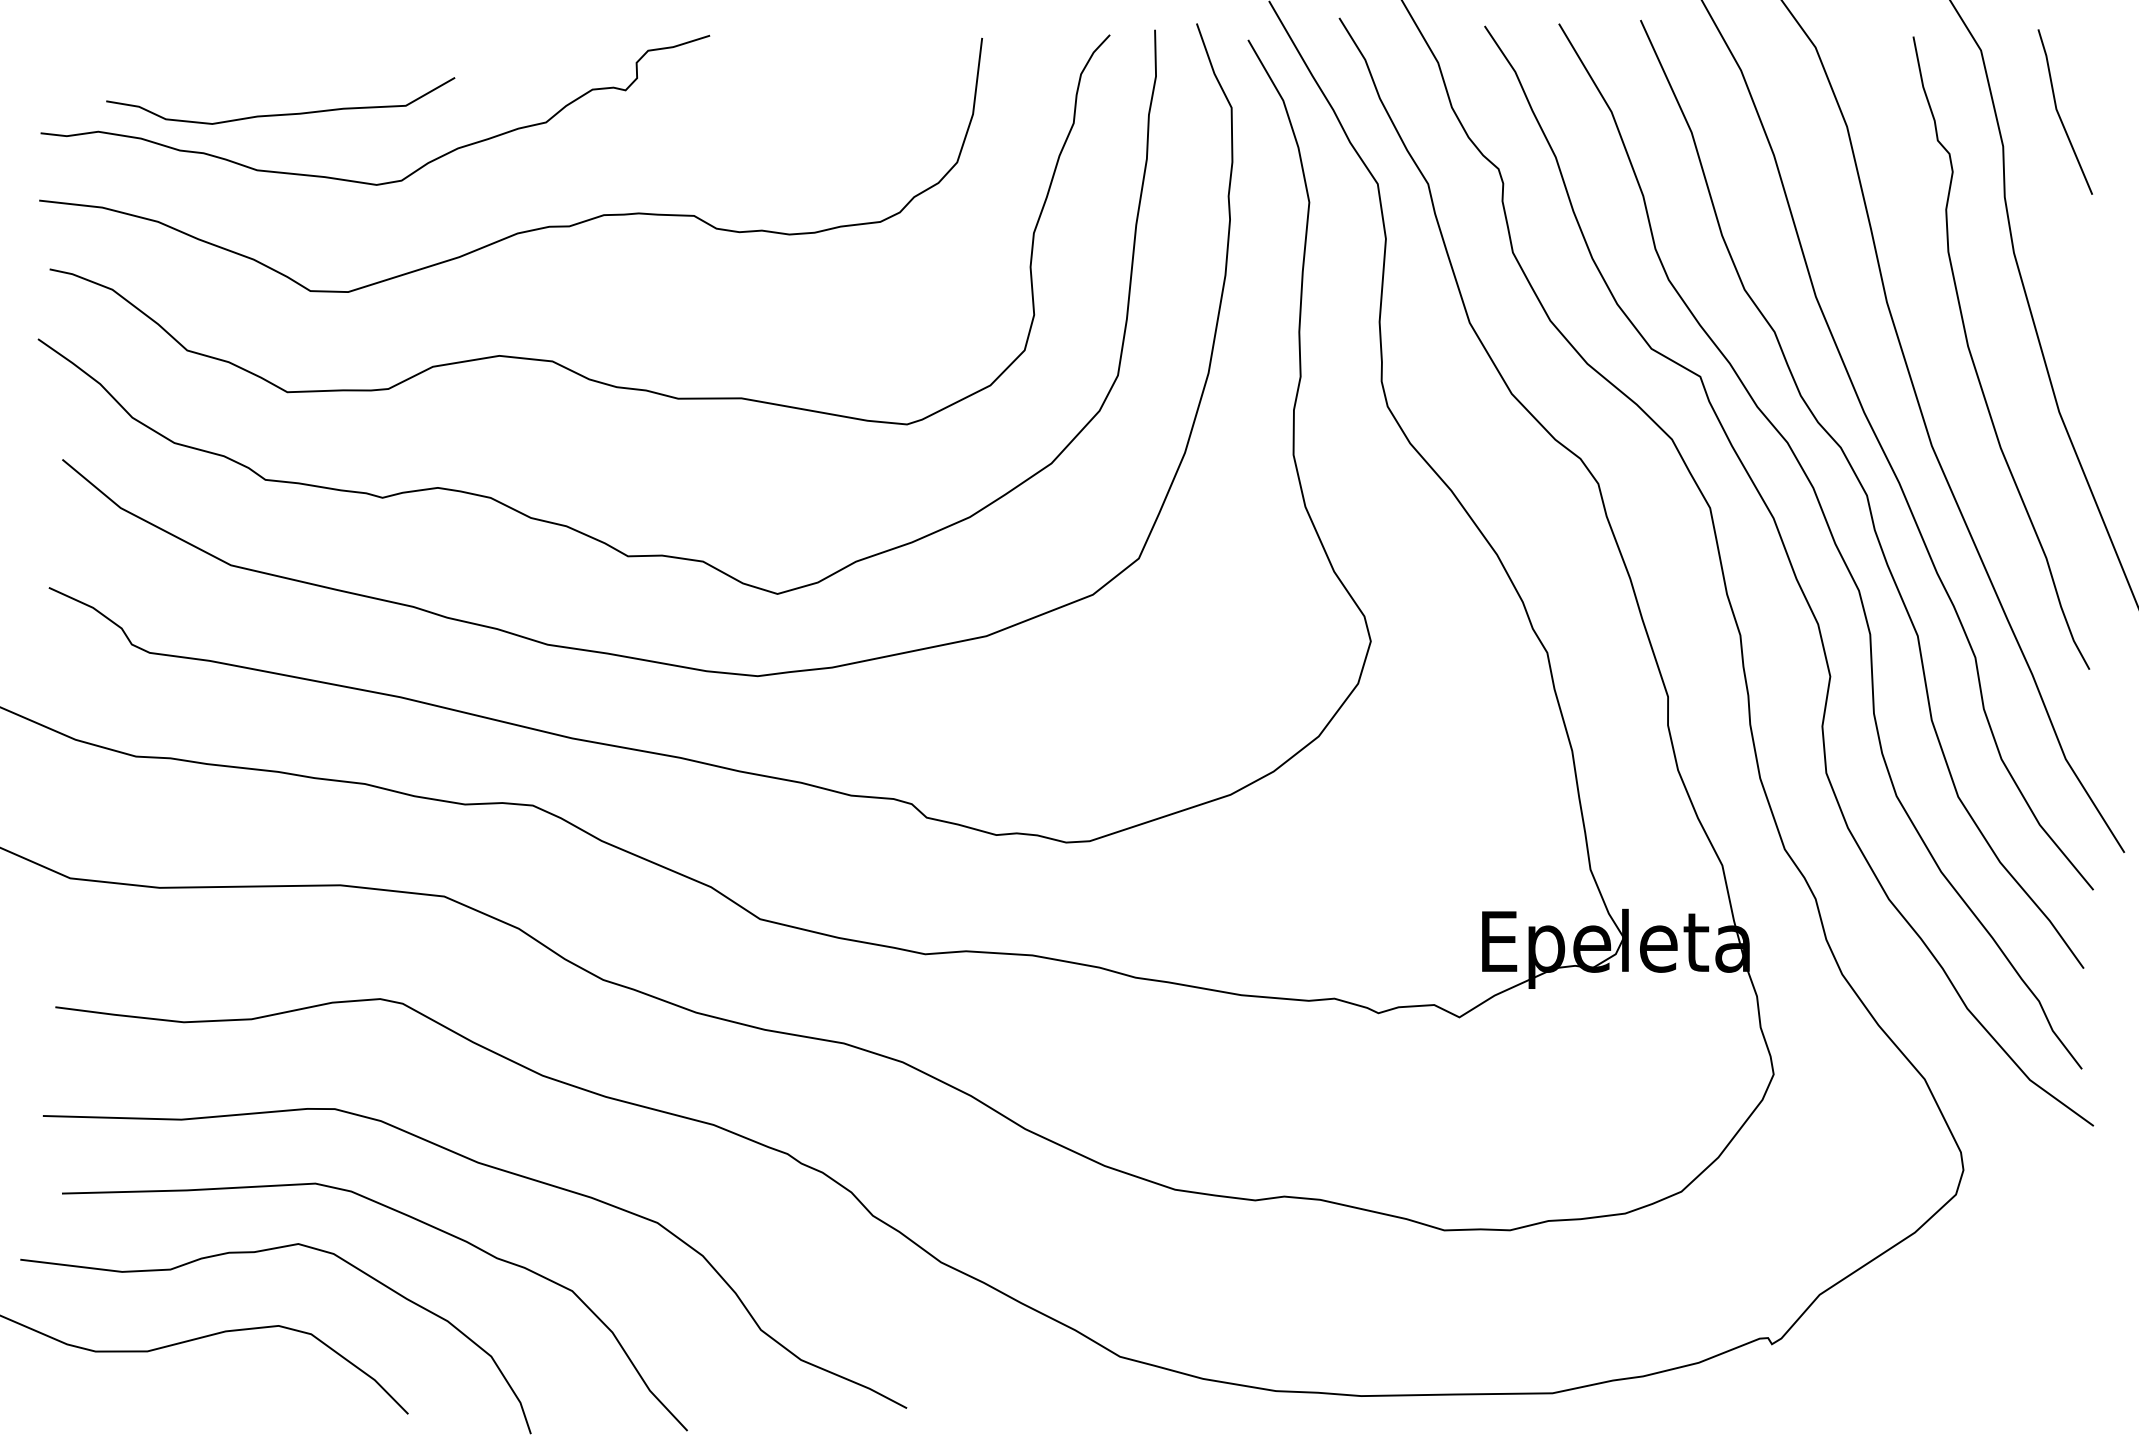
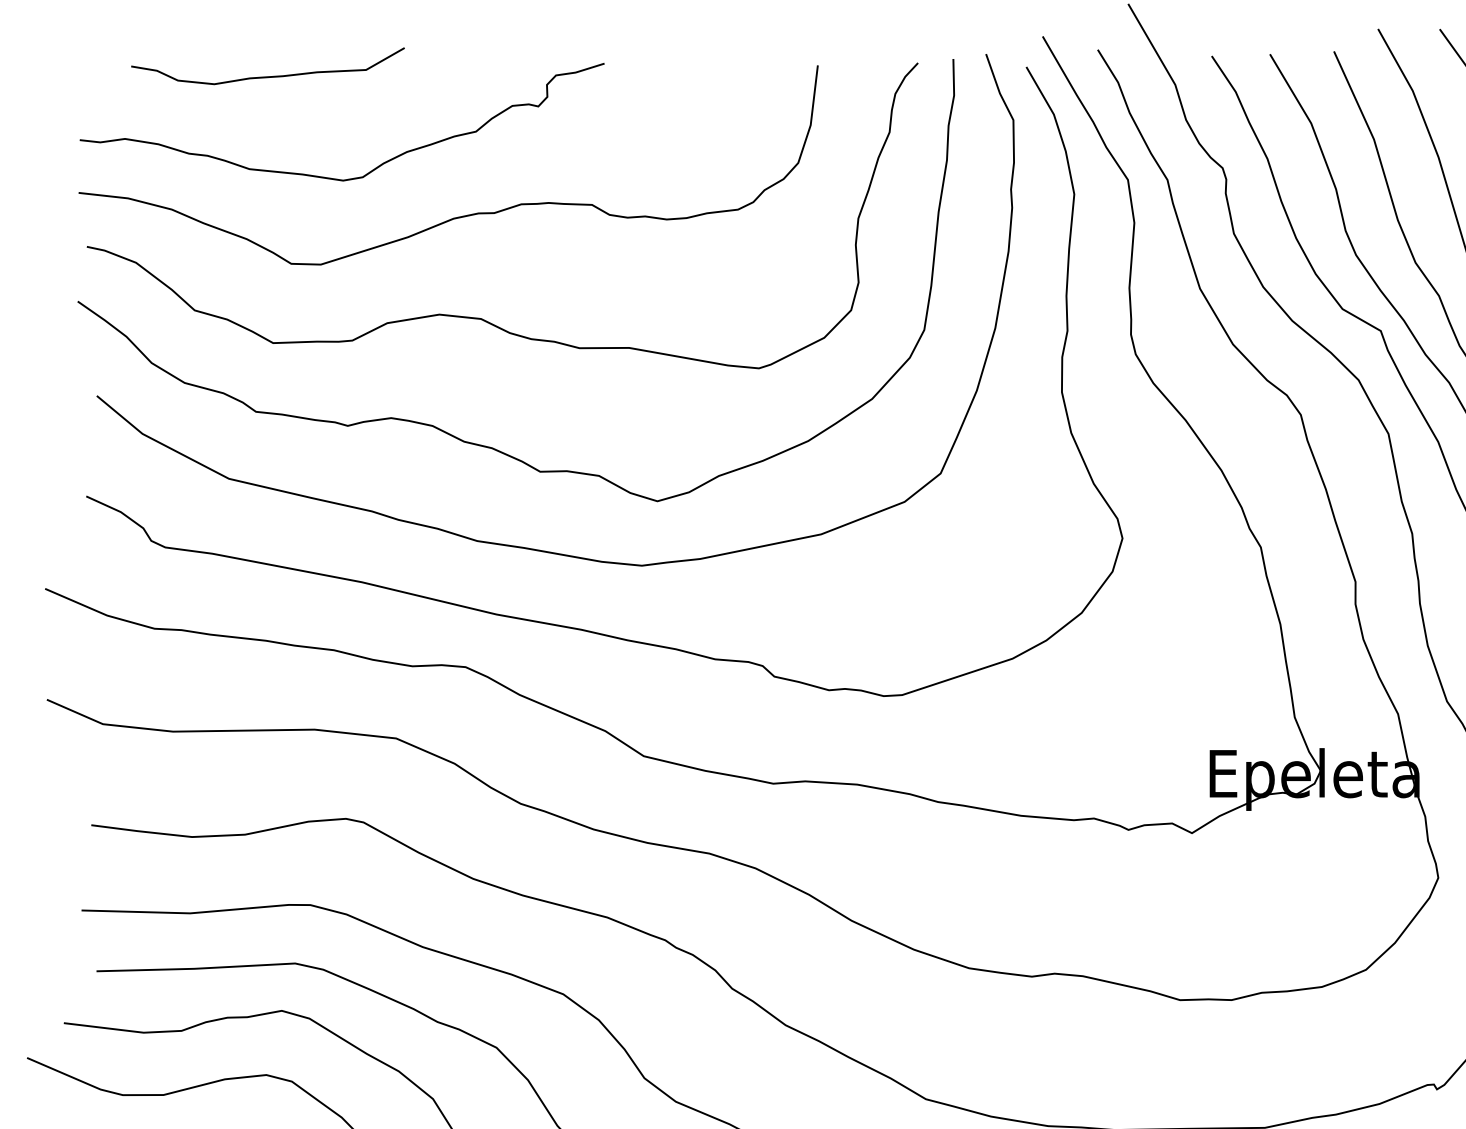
curve: (283, 113) -> (270, 76), moved

